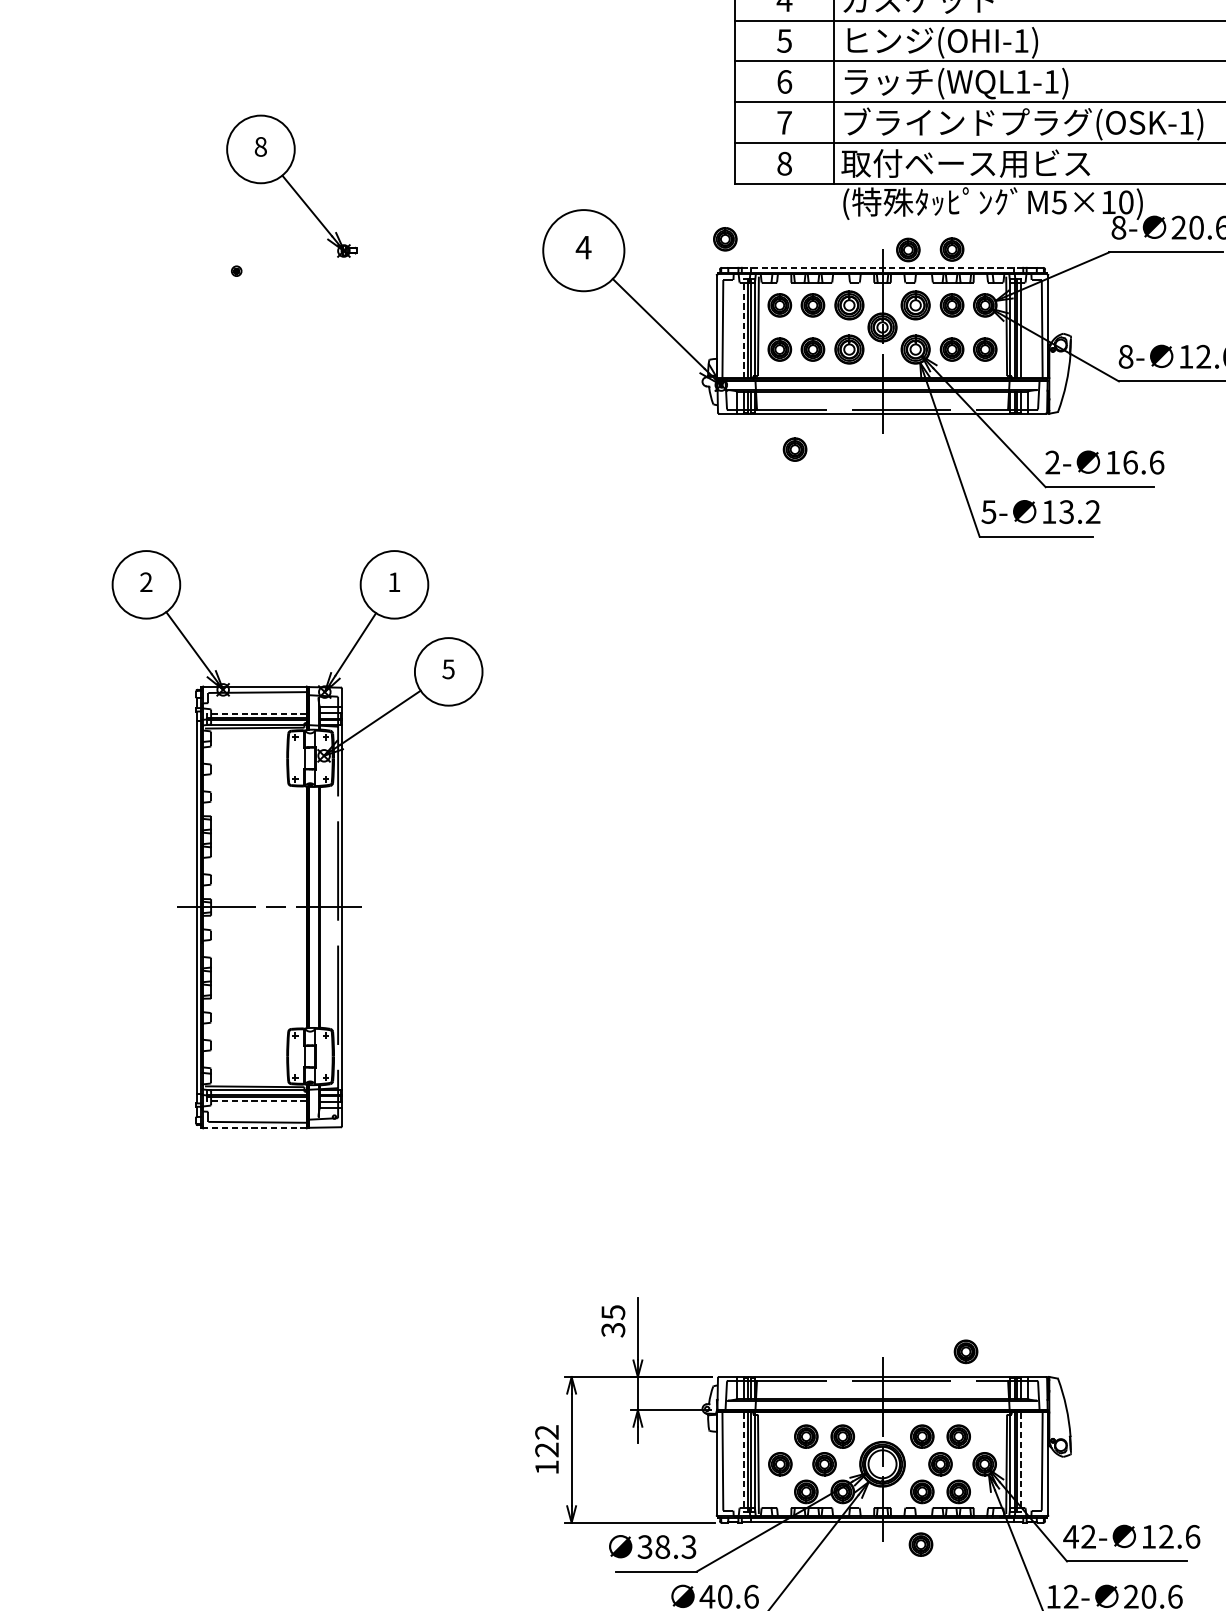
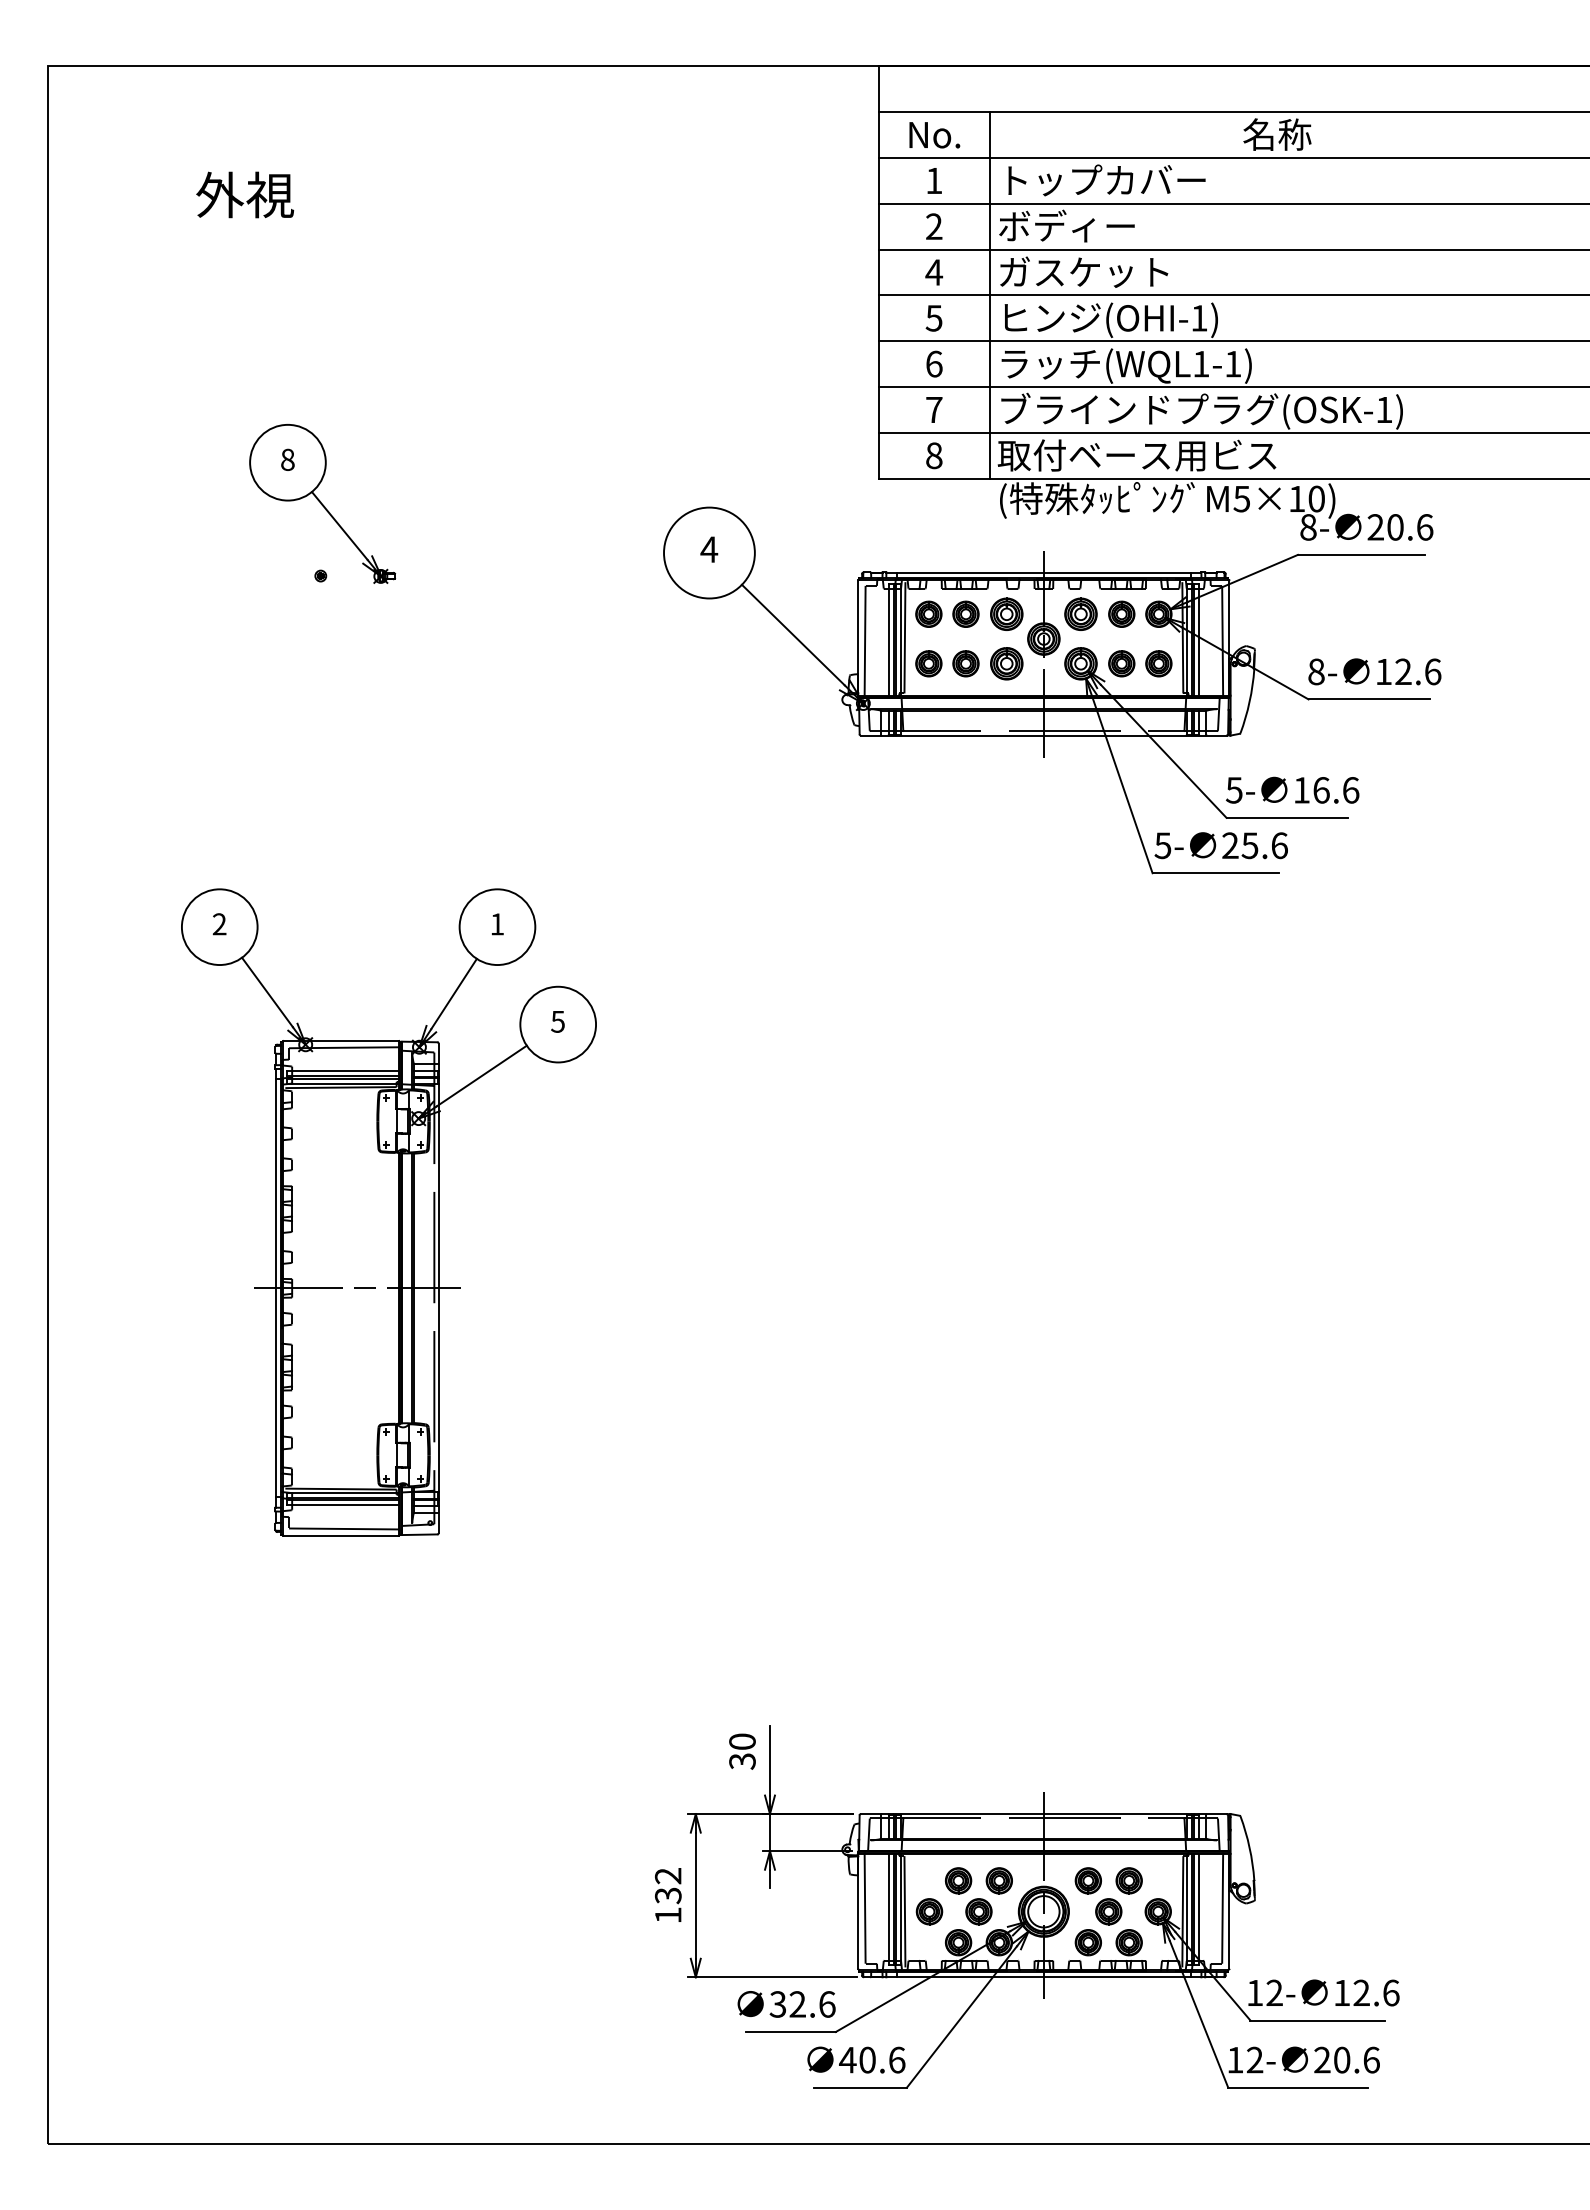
part: (291, 185) -> (322, 503), moved
part: (724, 238) -> (867, 539), removed
part: (908, 249) -> (1072, 551), removed
part: (951, 249) -> (1121, 551), removed
line: (882, 268) -> (1043, 572), dashed -> solid
line: (743, 328) -> (888, 640), dashed -> solid
part: (794, 449) -> (945, 775), removed
text: (1051, 462) -> (1233, 790), 2- -> 5-
text: (1070, 511) -> (1254, 845), 13.2 -> 25.6
line: (256, 713) -> (343, 1071), dashed -> solid
line: (256, 1101) -> (343, 1505), dashed -> solid
line: (255, 1128) -> (341, 1535), dashed -> solid
text: (613, 1312) -> (742, 1741), 35 -> 30
part: (965, 1351) -> (1136, 1785), removed
text: (547, 1449) -> (668, 1895), 122 -> 132
line: (743, 1462) -> (888, 1909), dashed -> solid
line: (1021, 1462) -> (1199, 1909), dashed -> solid
text: (1070, 1536) -> (1254, 1992), 42- -> 12-
part: (920, 1544) -> (1086, 2001), removed
text: (675, 1547) -> (812, 2004), 38.3 -> 32.6

